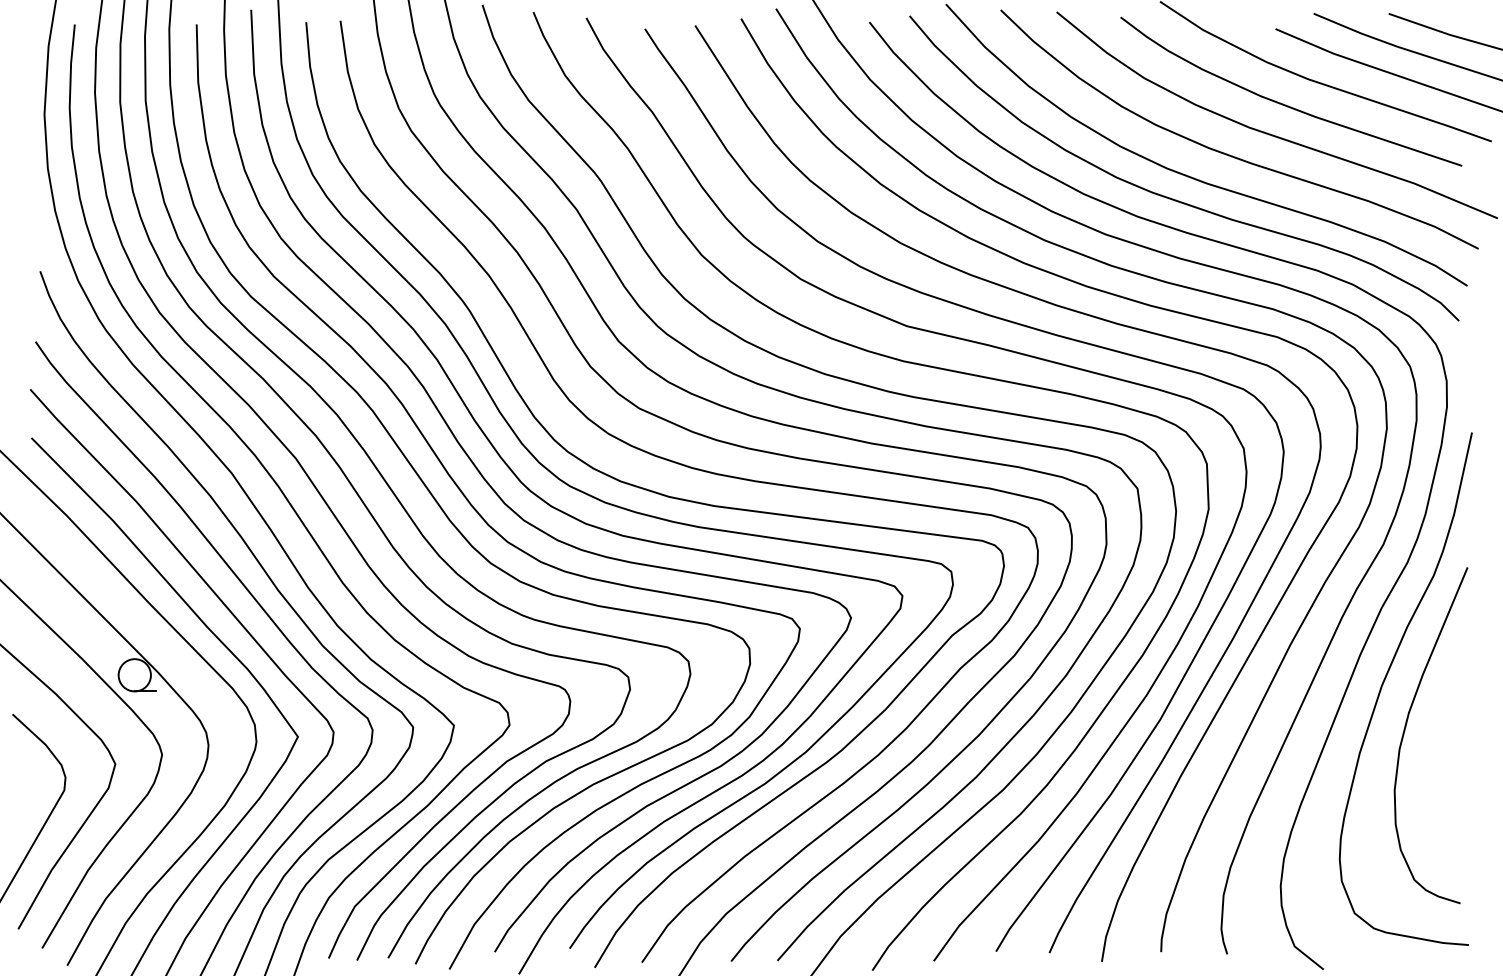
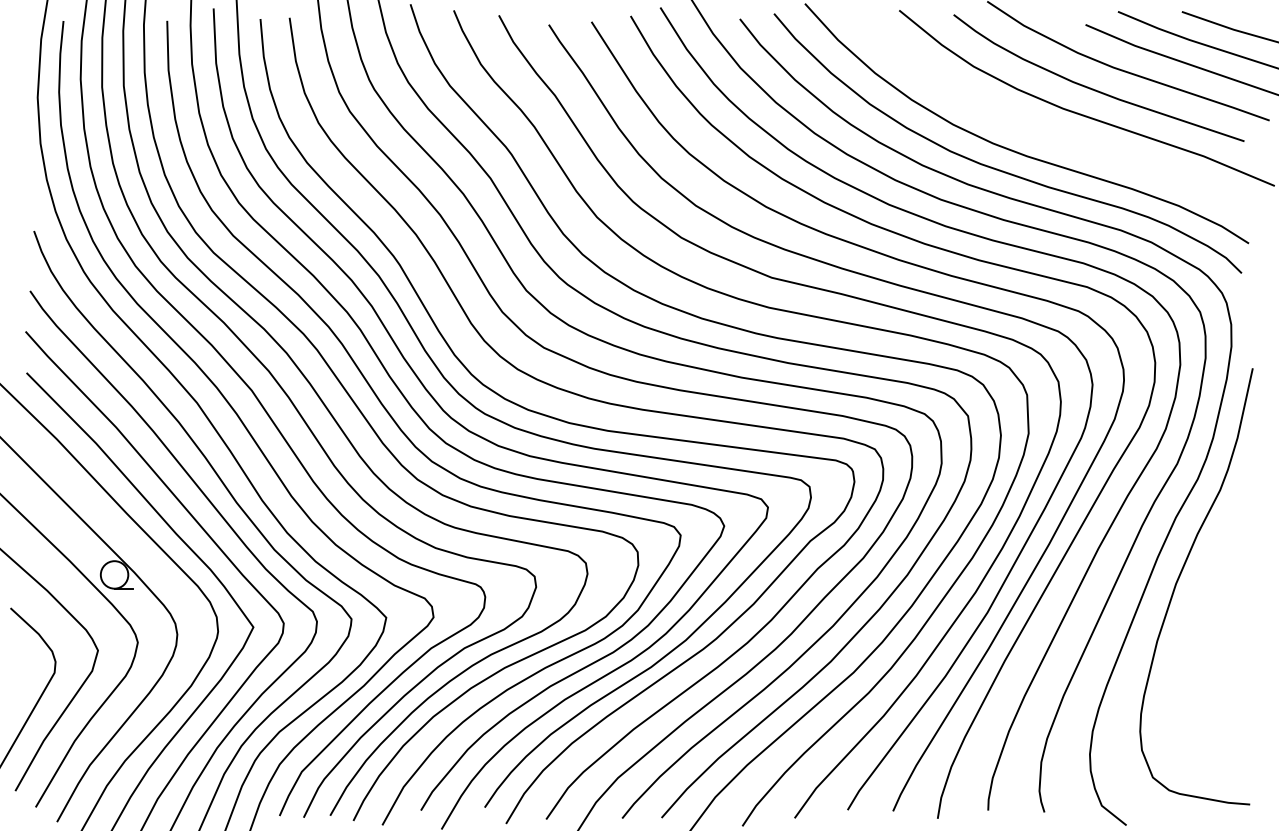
curve: (1227, 153) -> (1044, 130), removed
curve: (1406, 727) -> (1197, 619), removed

